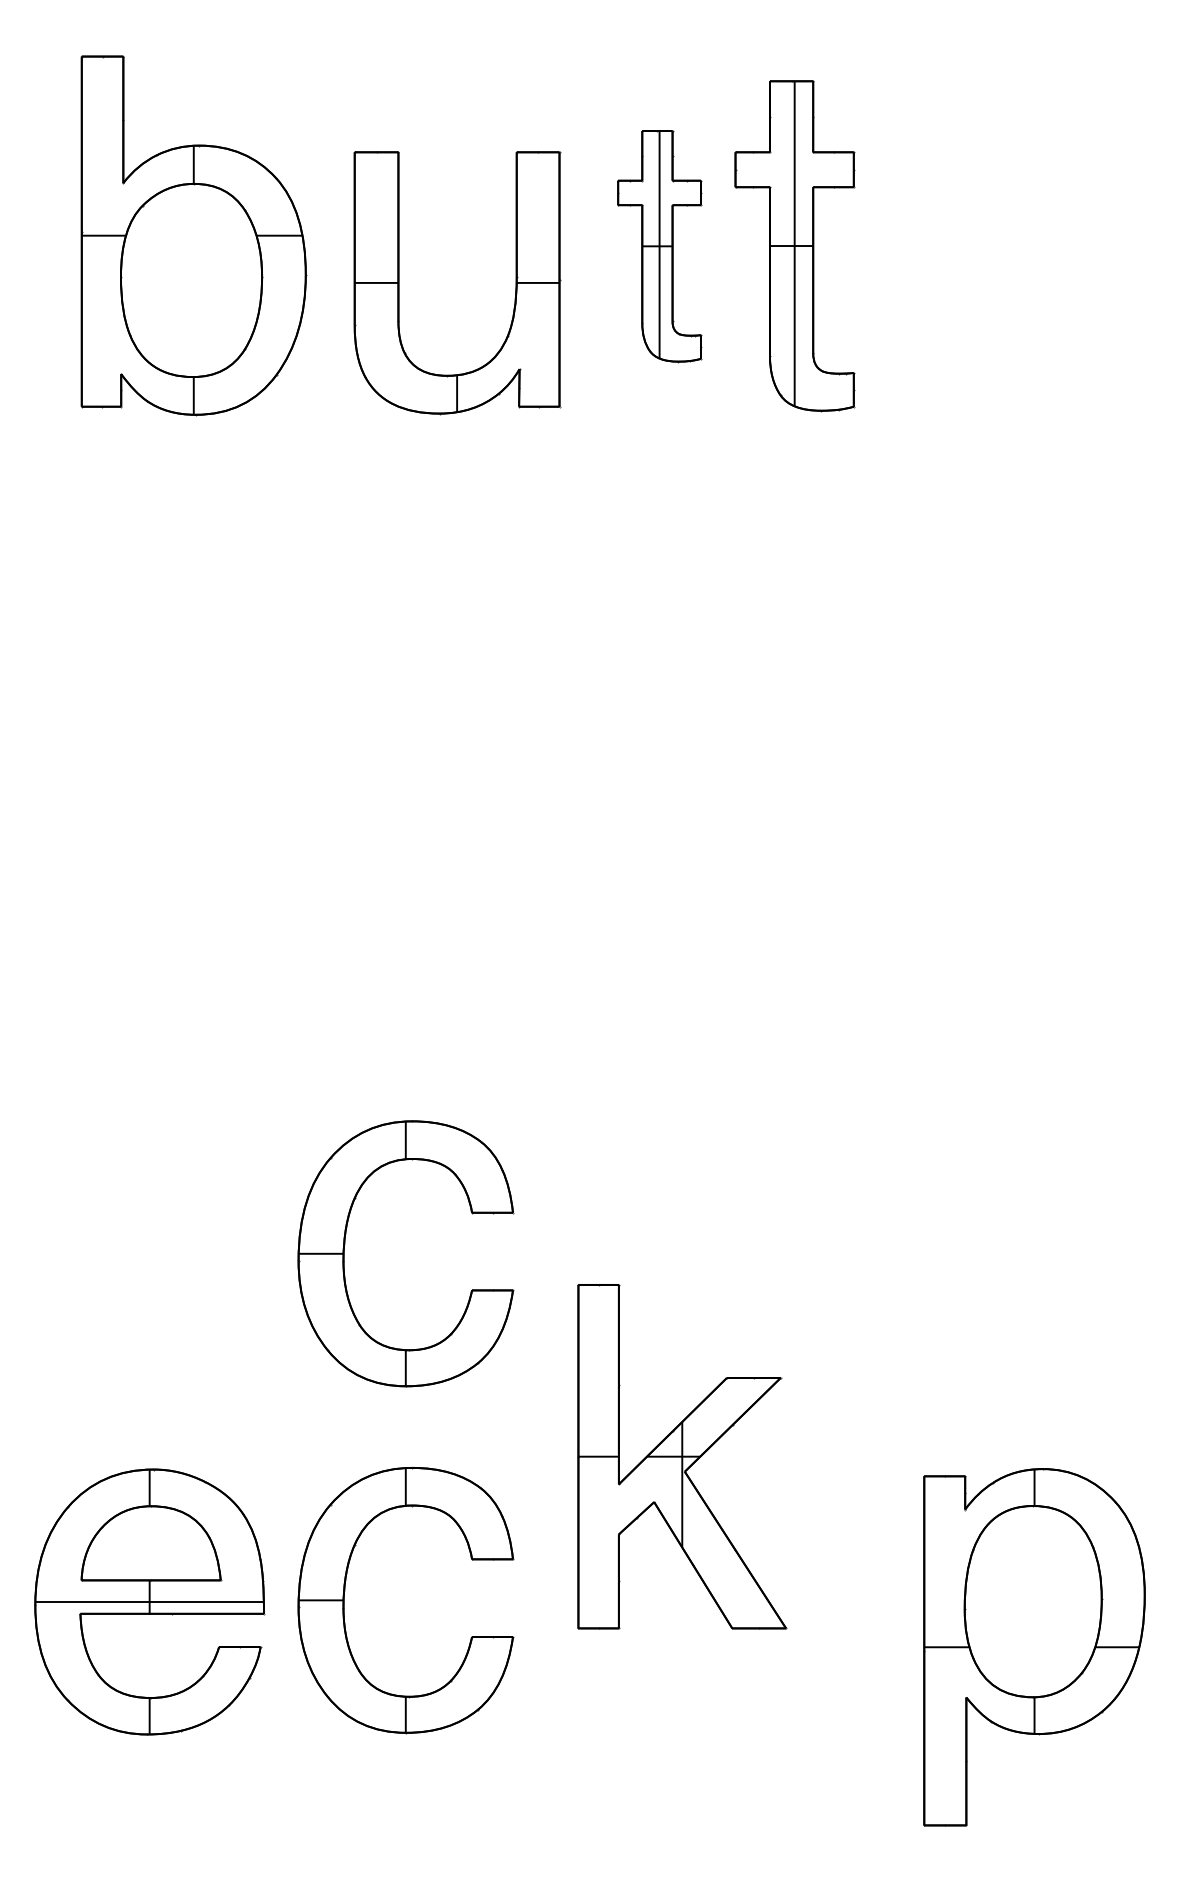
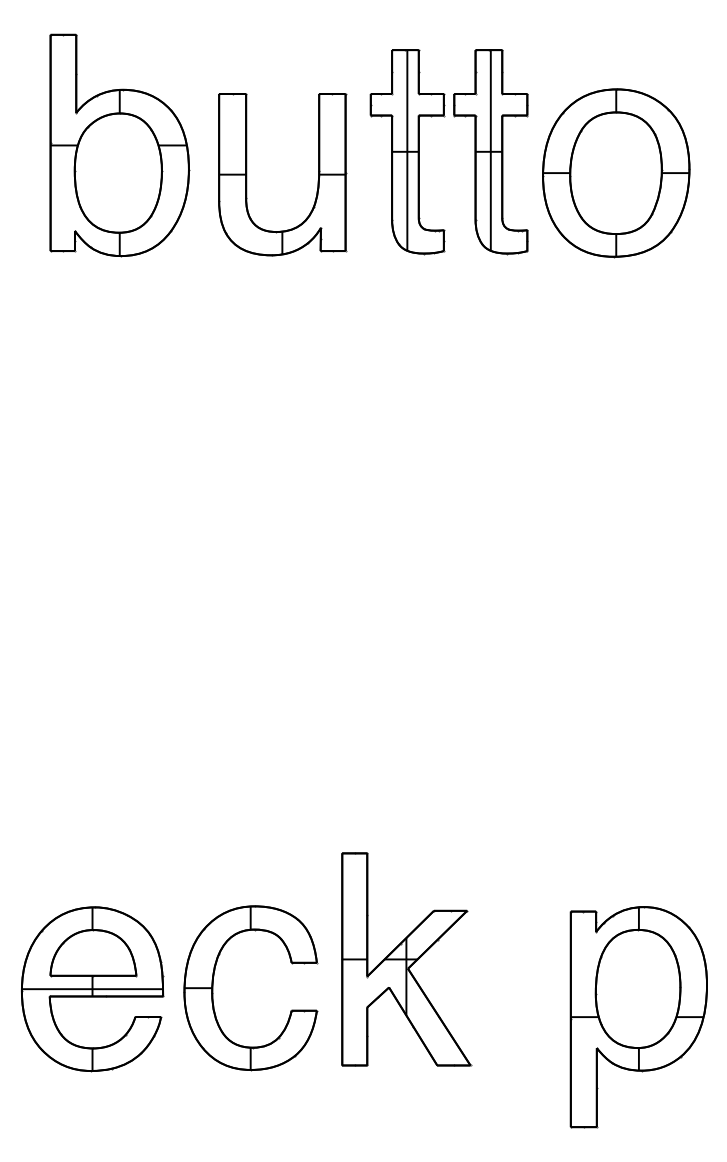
part: (659, 247) -> (407, 152), size x1.43
part: (998, 281) -> (616, 173), added
part: (345, 1254) -> (213, 774), removed
part: (682, 1456) -> (406, 959), moved

